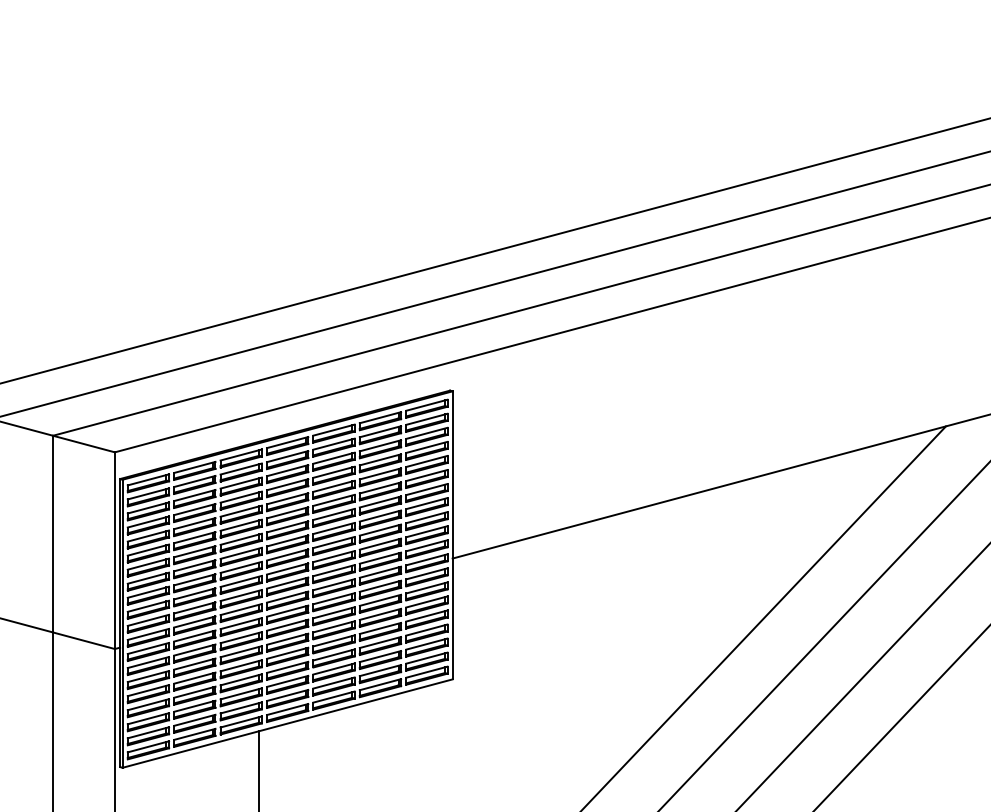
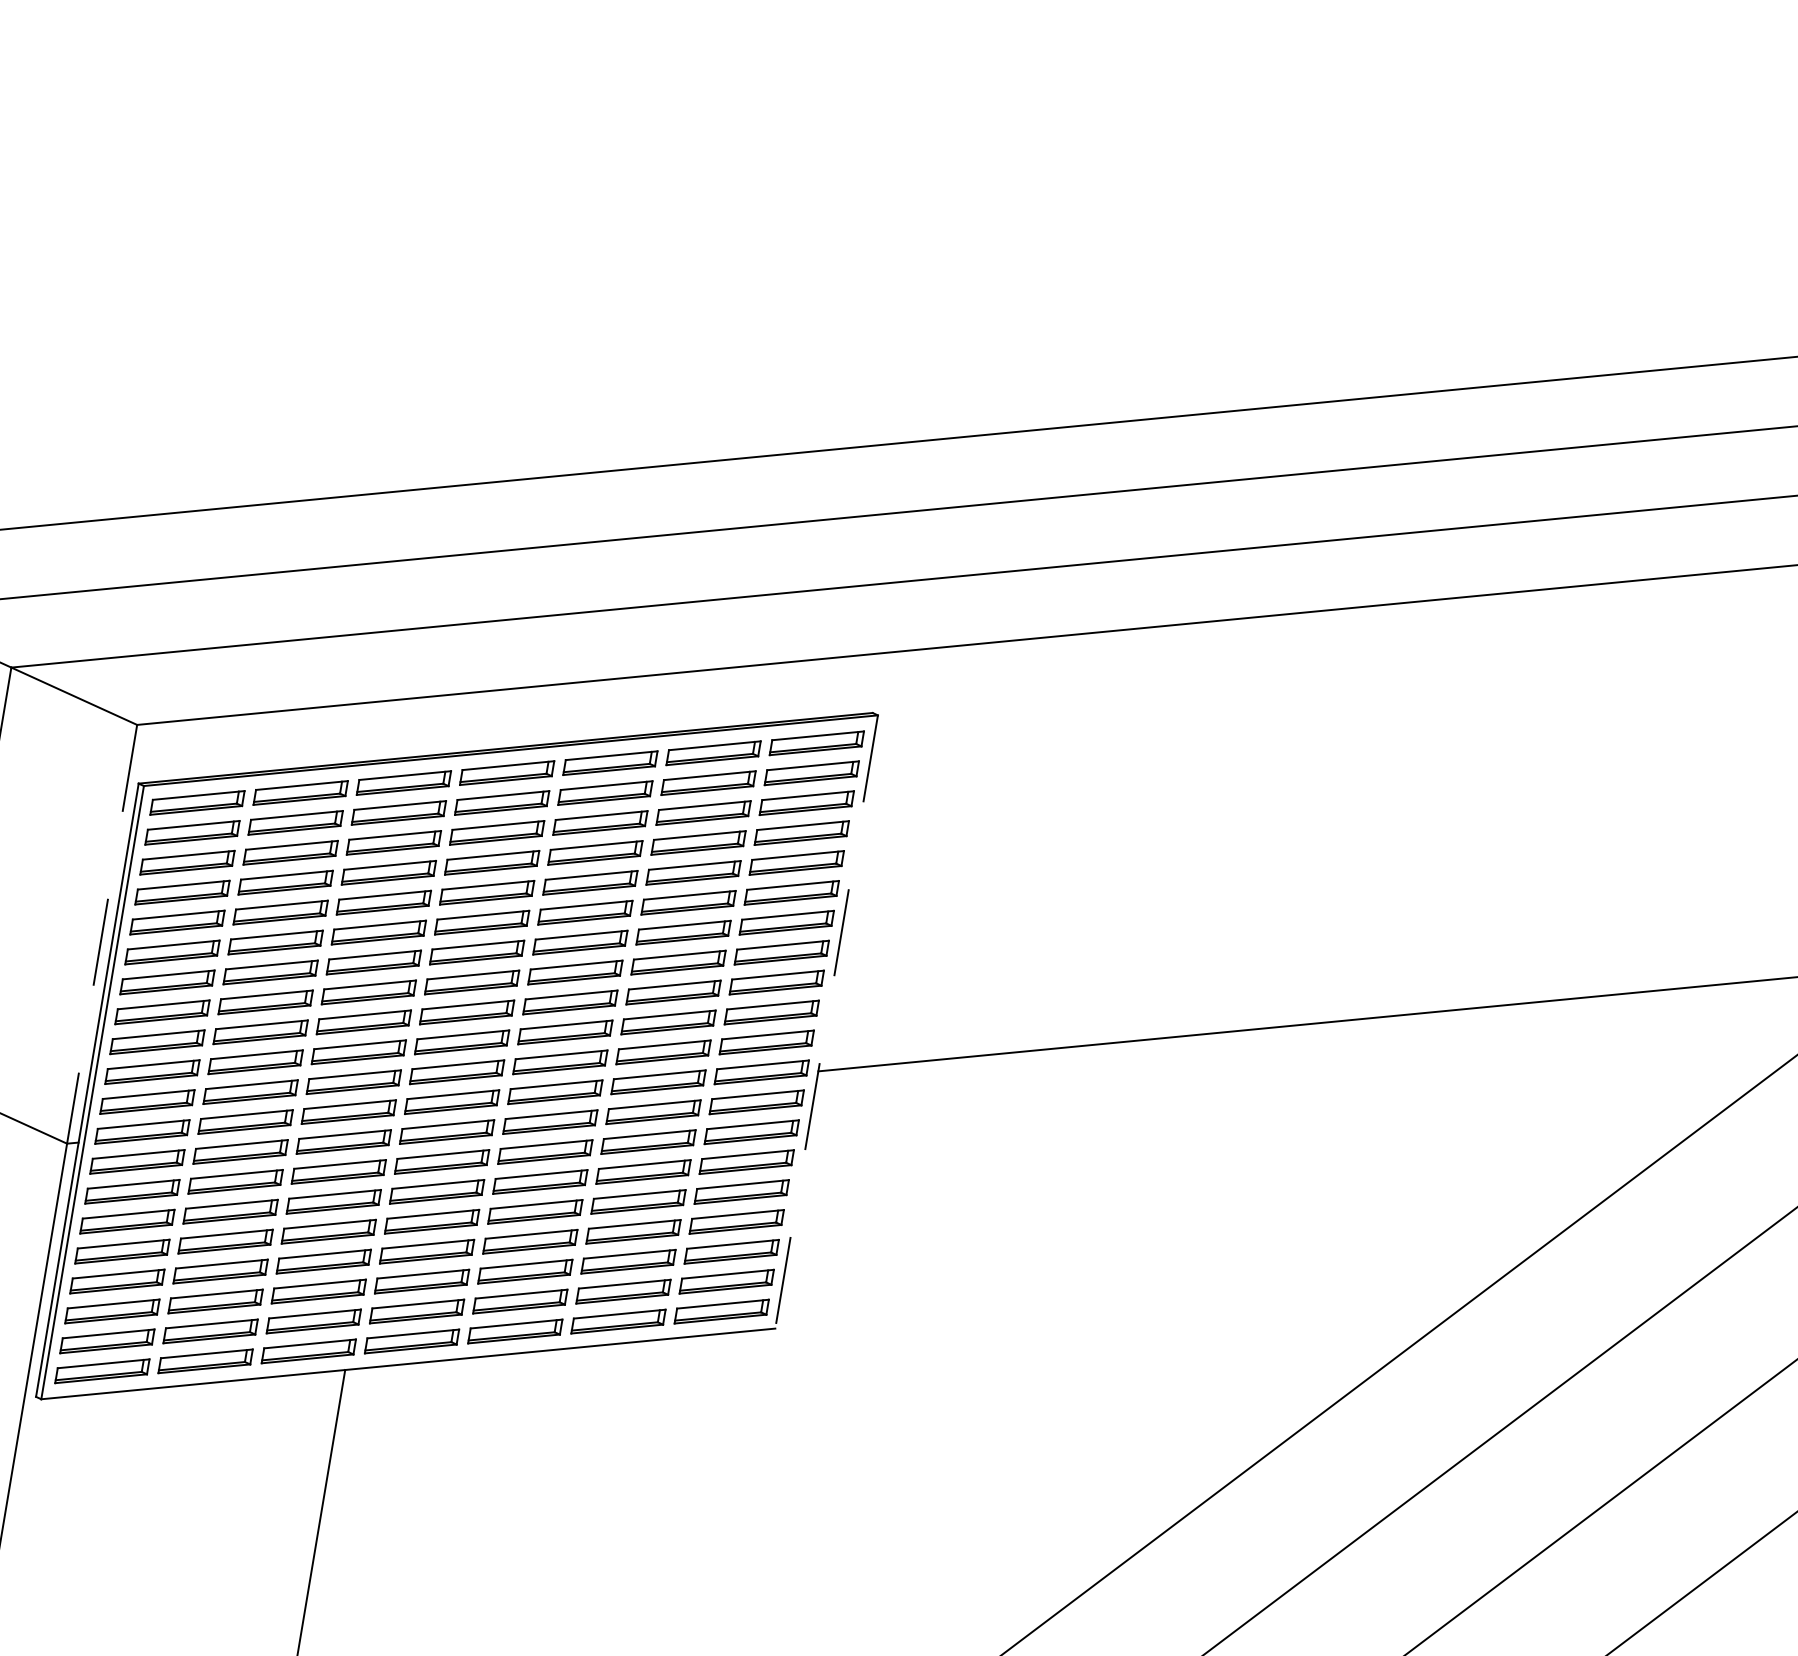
line: (452, 535) -> (826, 1022), solid -> dashed
line: (114, 551) -> (100, 935), solid -> dashed

